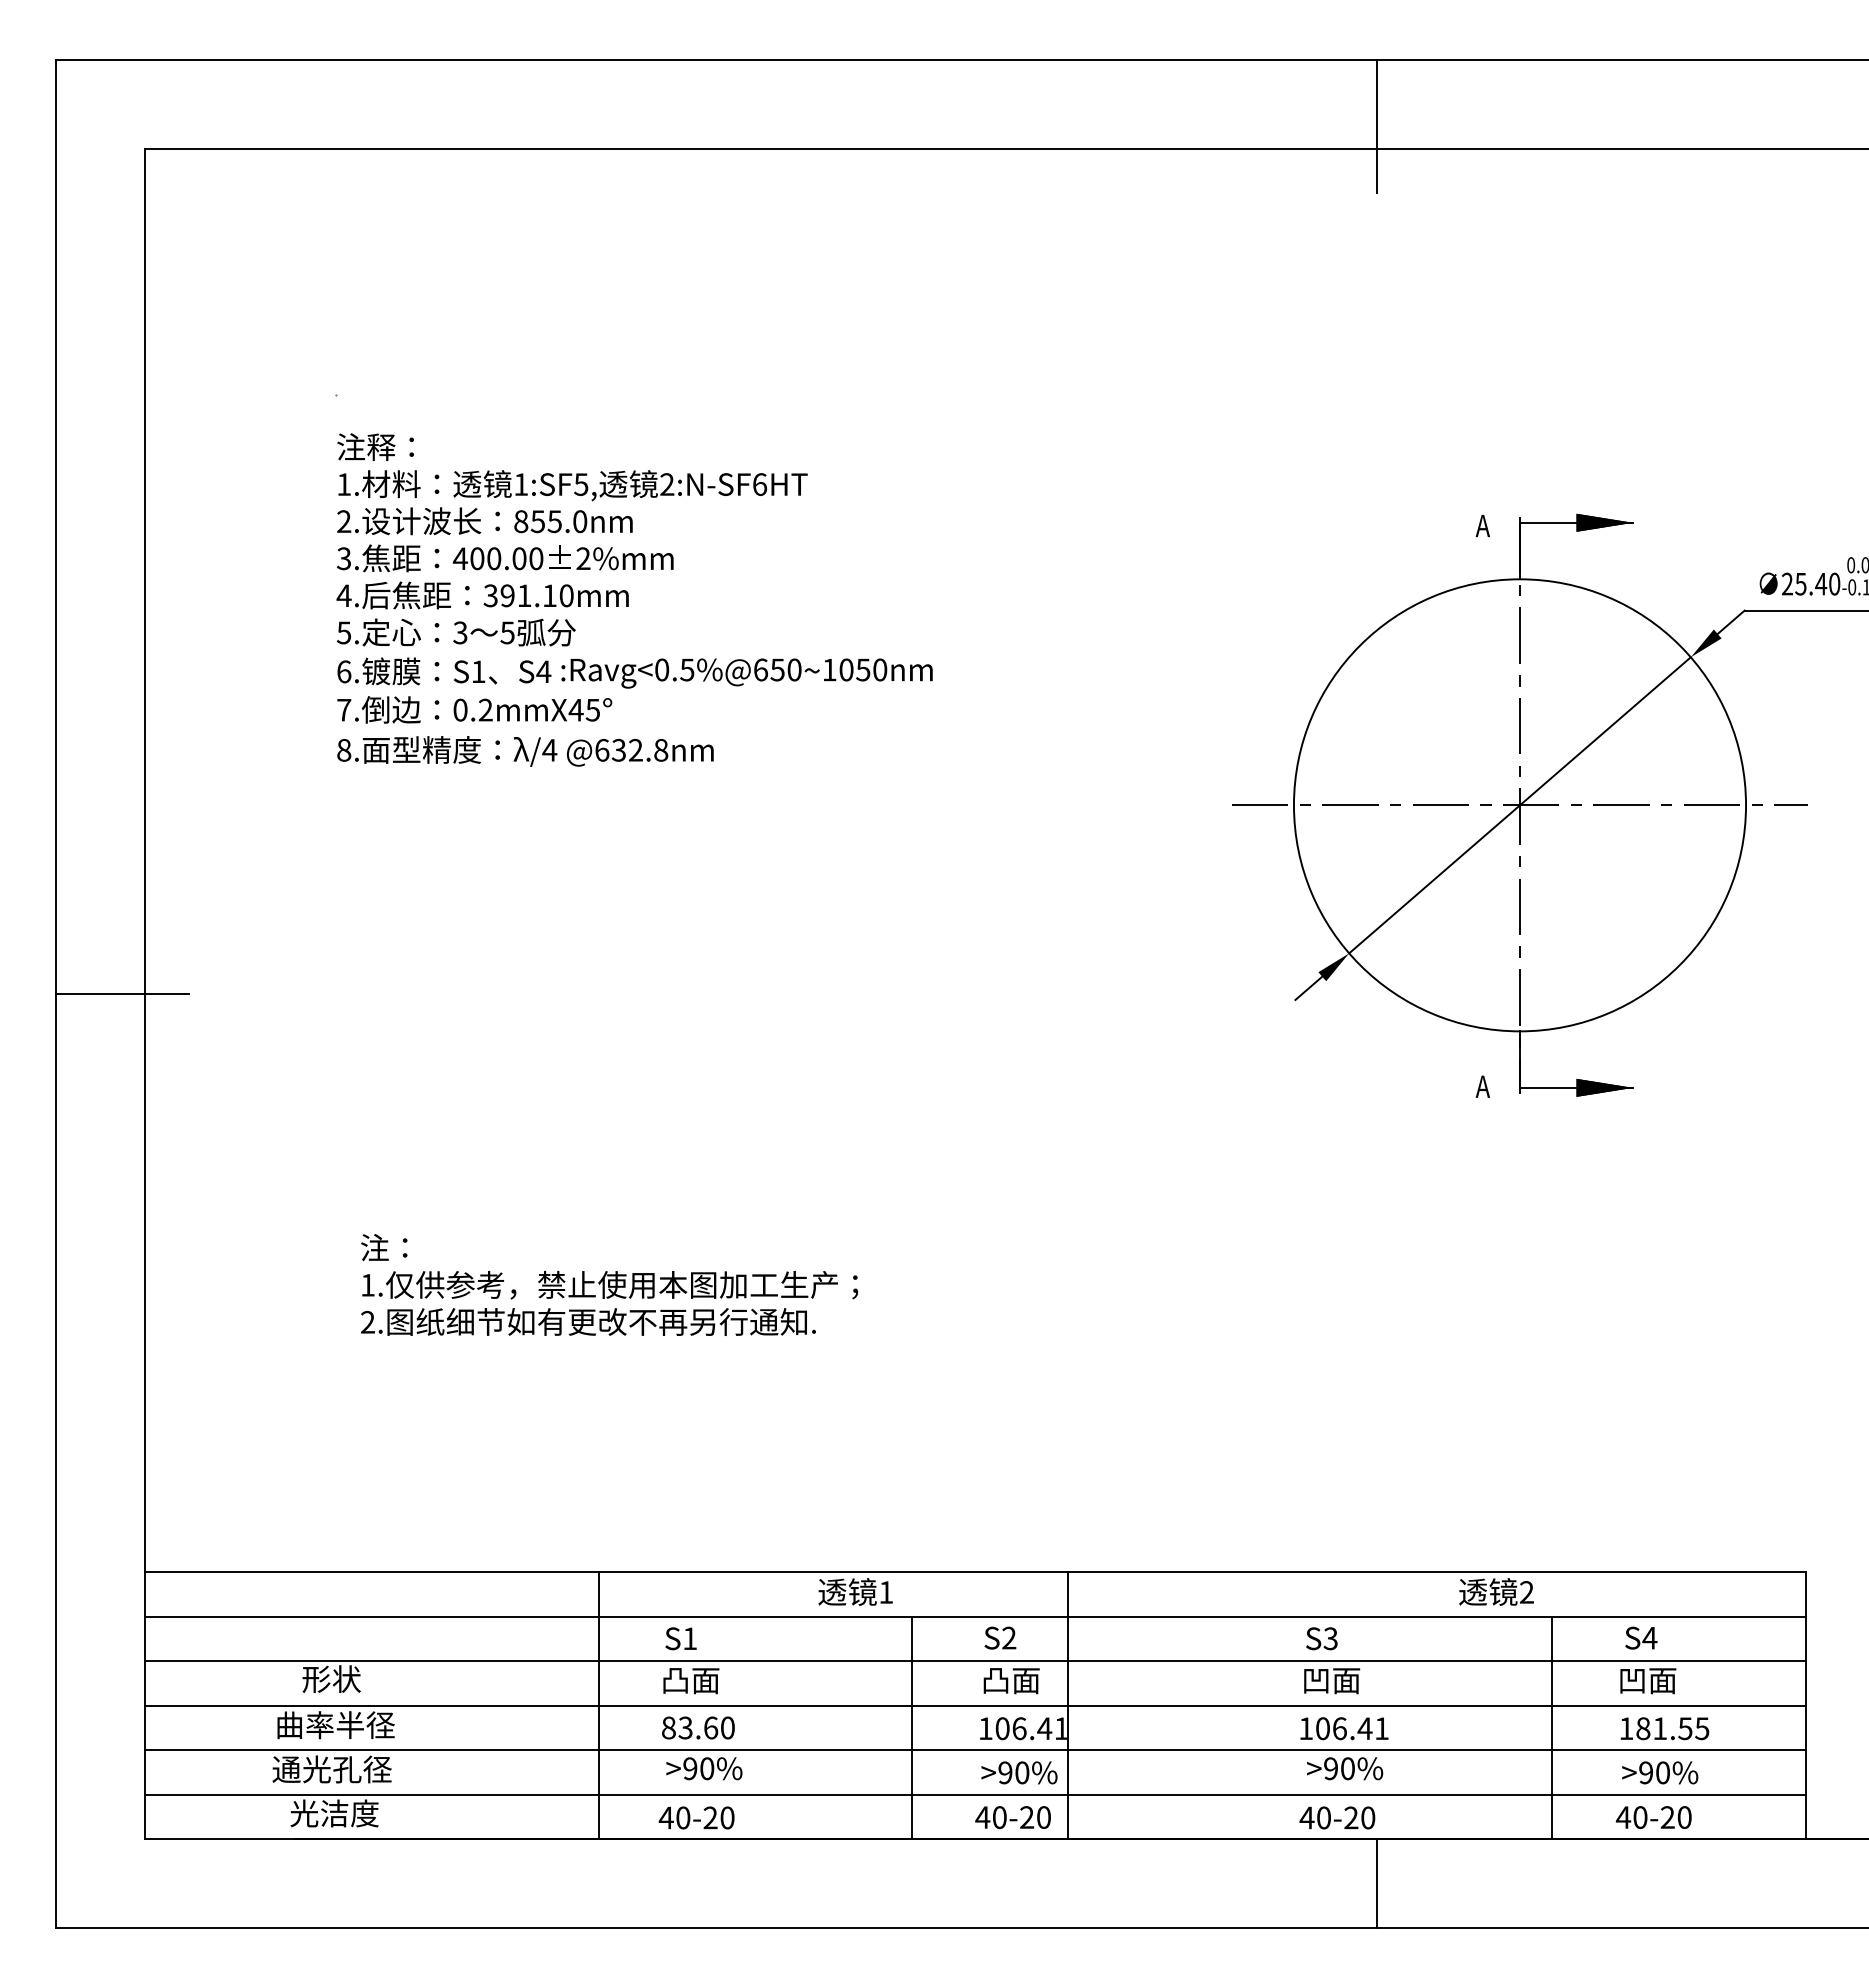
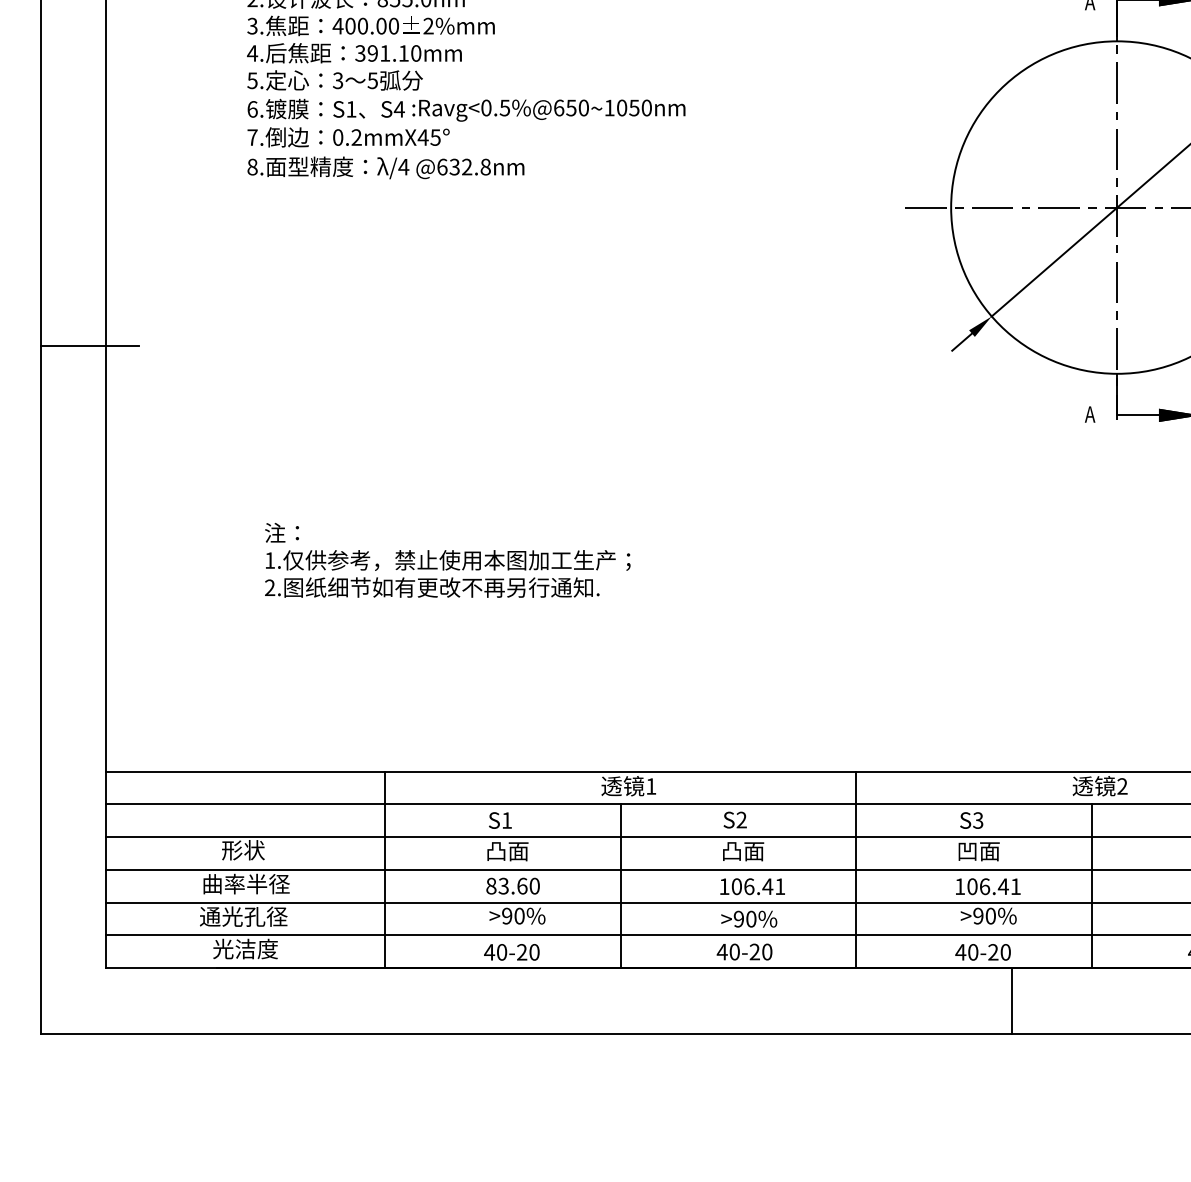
line: (599, 1705) -> (385, 869), moved
line: (1068, 1705) -> (856, 869), moved
line: (911, 1727) -> (620, 885), moved
line: (1552, 1727) -> (1092, 885), moved

